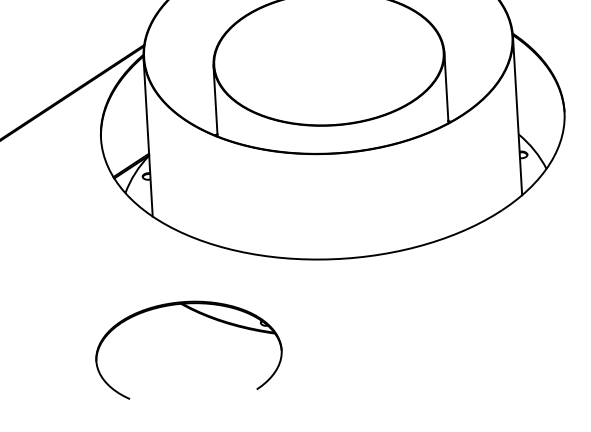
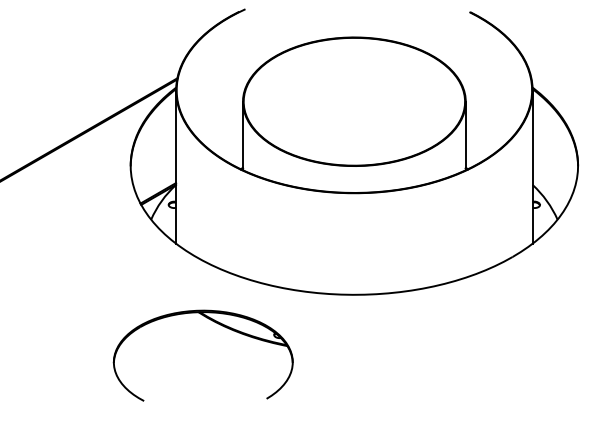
part: (202, 315) -> (218, 324), moved

